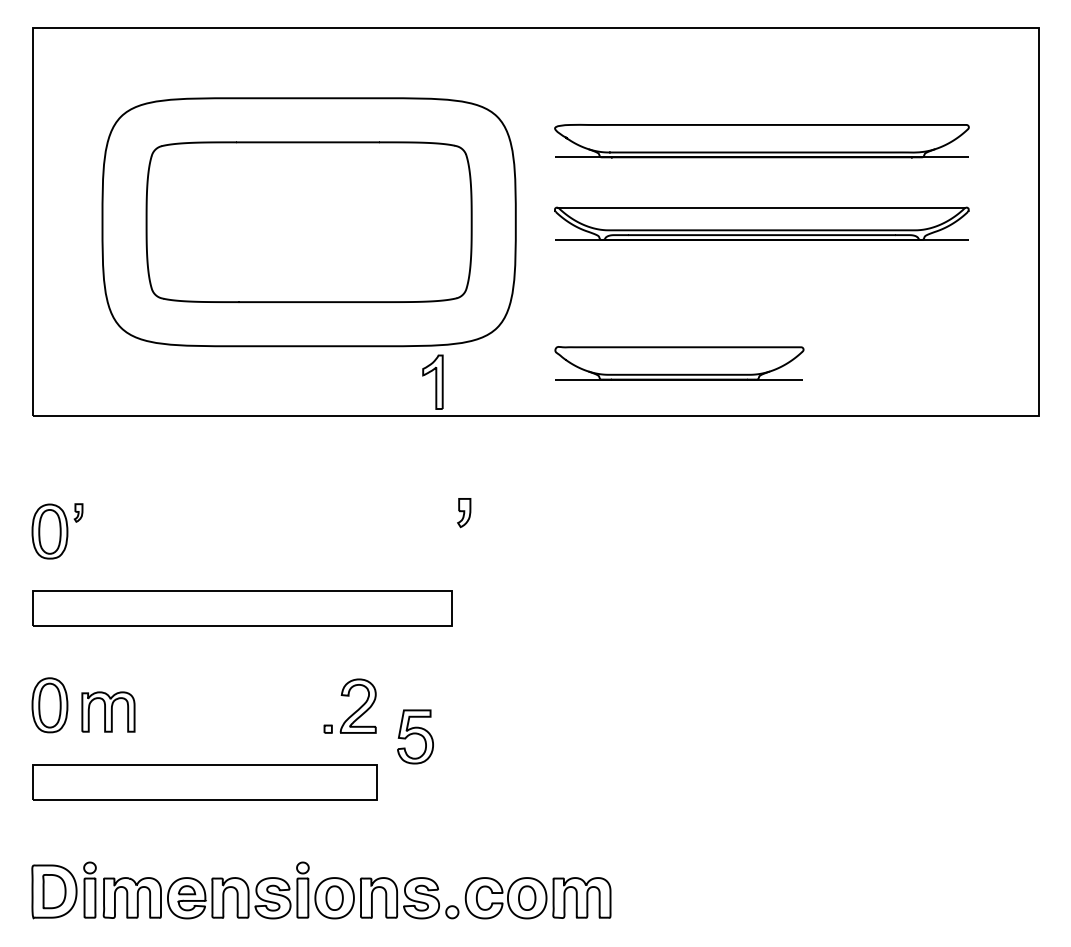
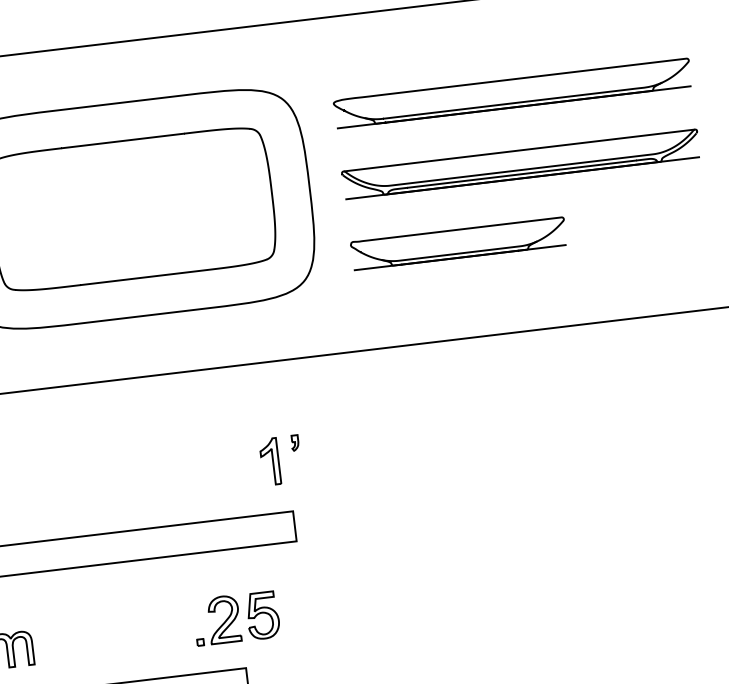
part: (679, 363) -> (458, 243), moved
part: (432, 381) -> (269, 461), moved
part: (463, 512) -> (294, 442), size x0.62
part: (415, 736) -> (262, 615), moved

